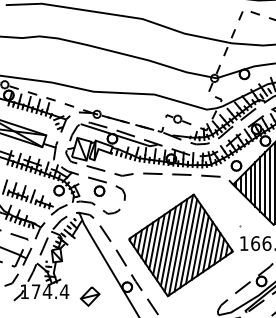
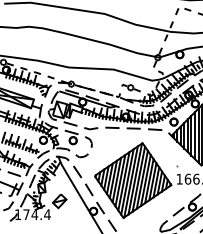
part: (89, 296) -> (59, 201), moved

